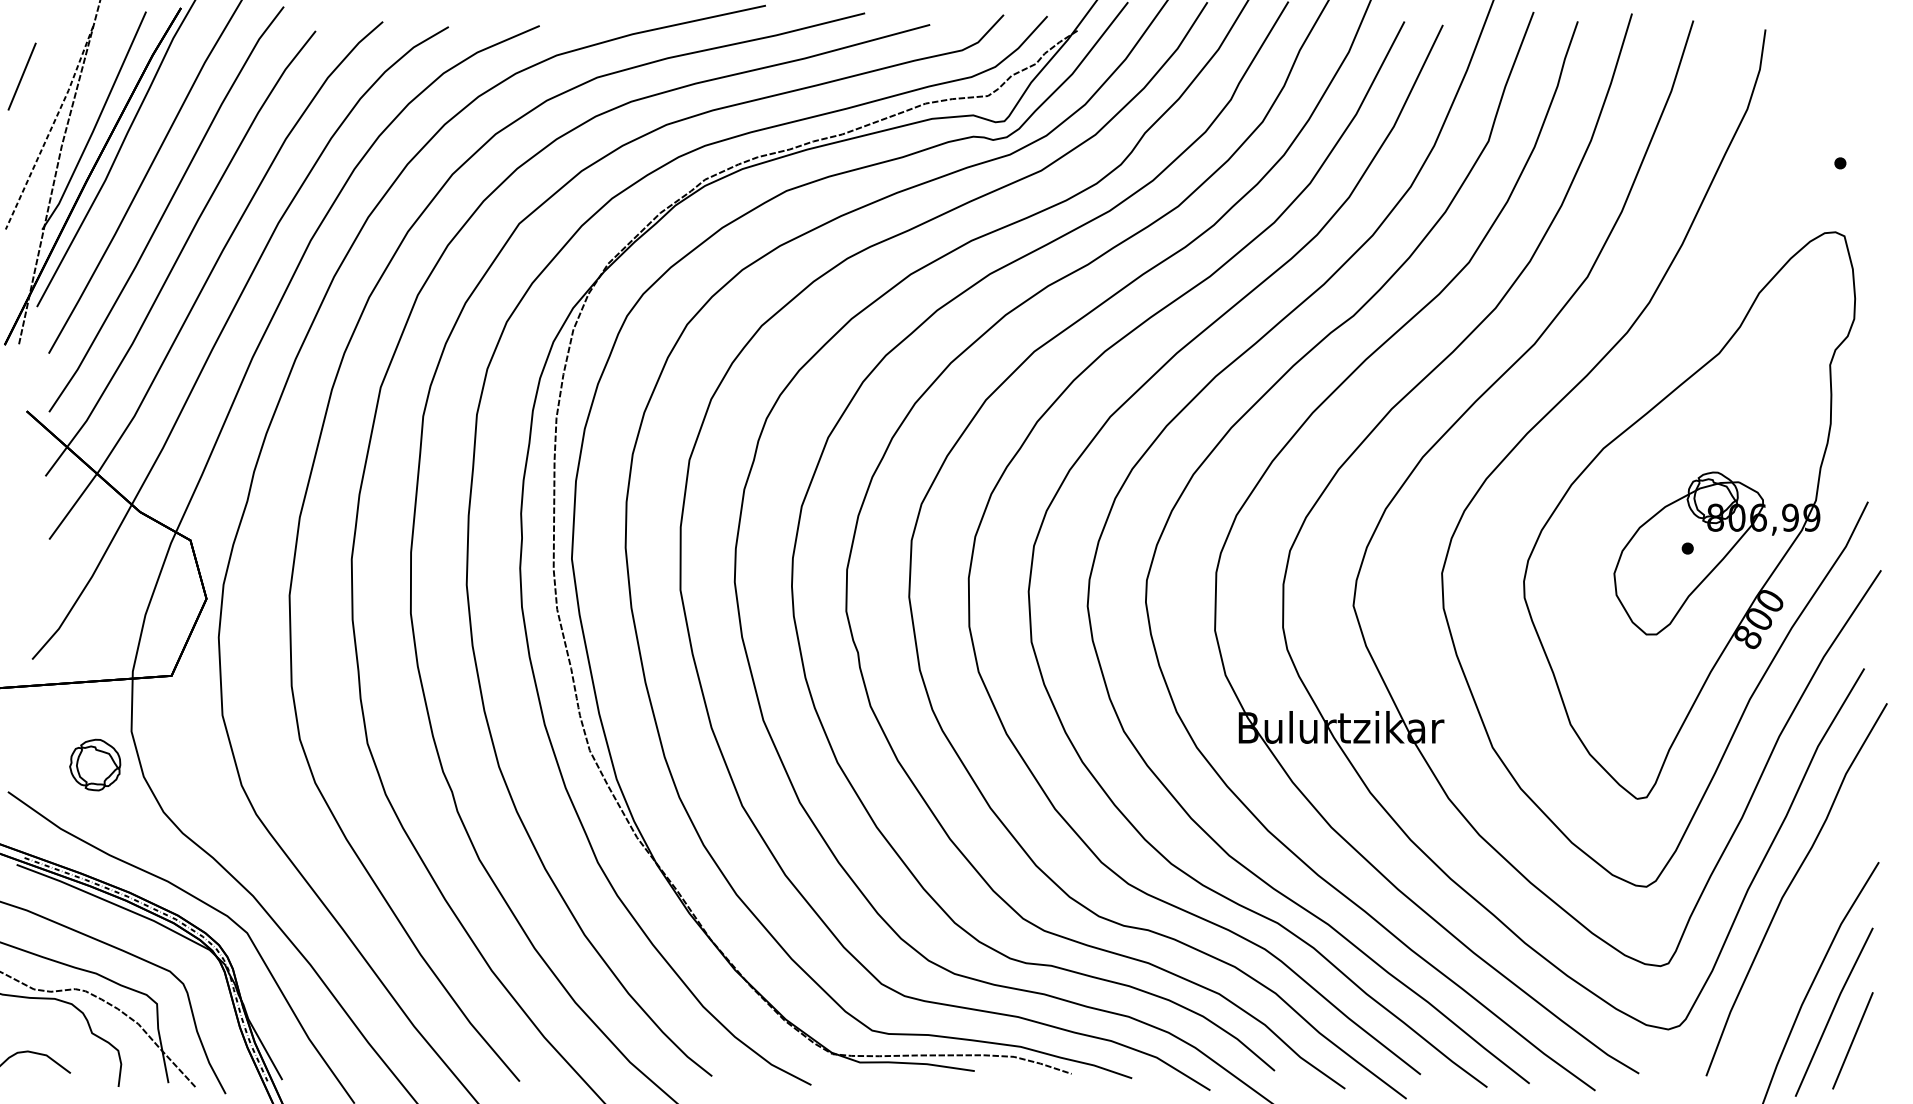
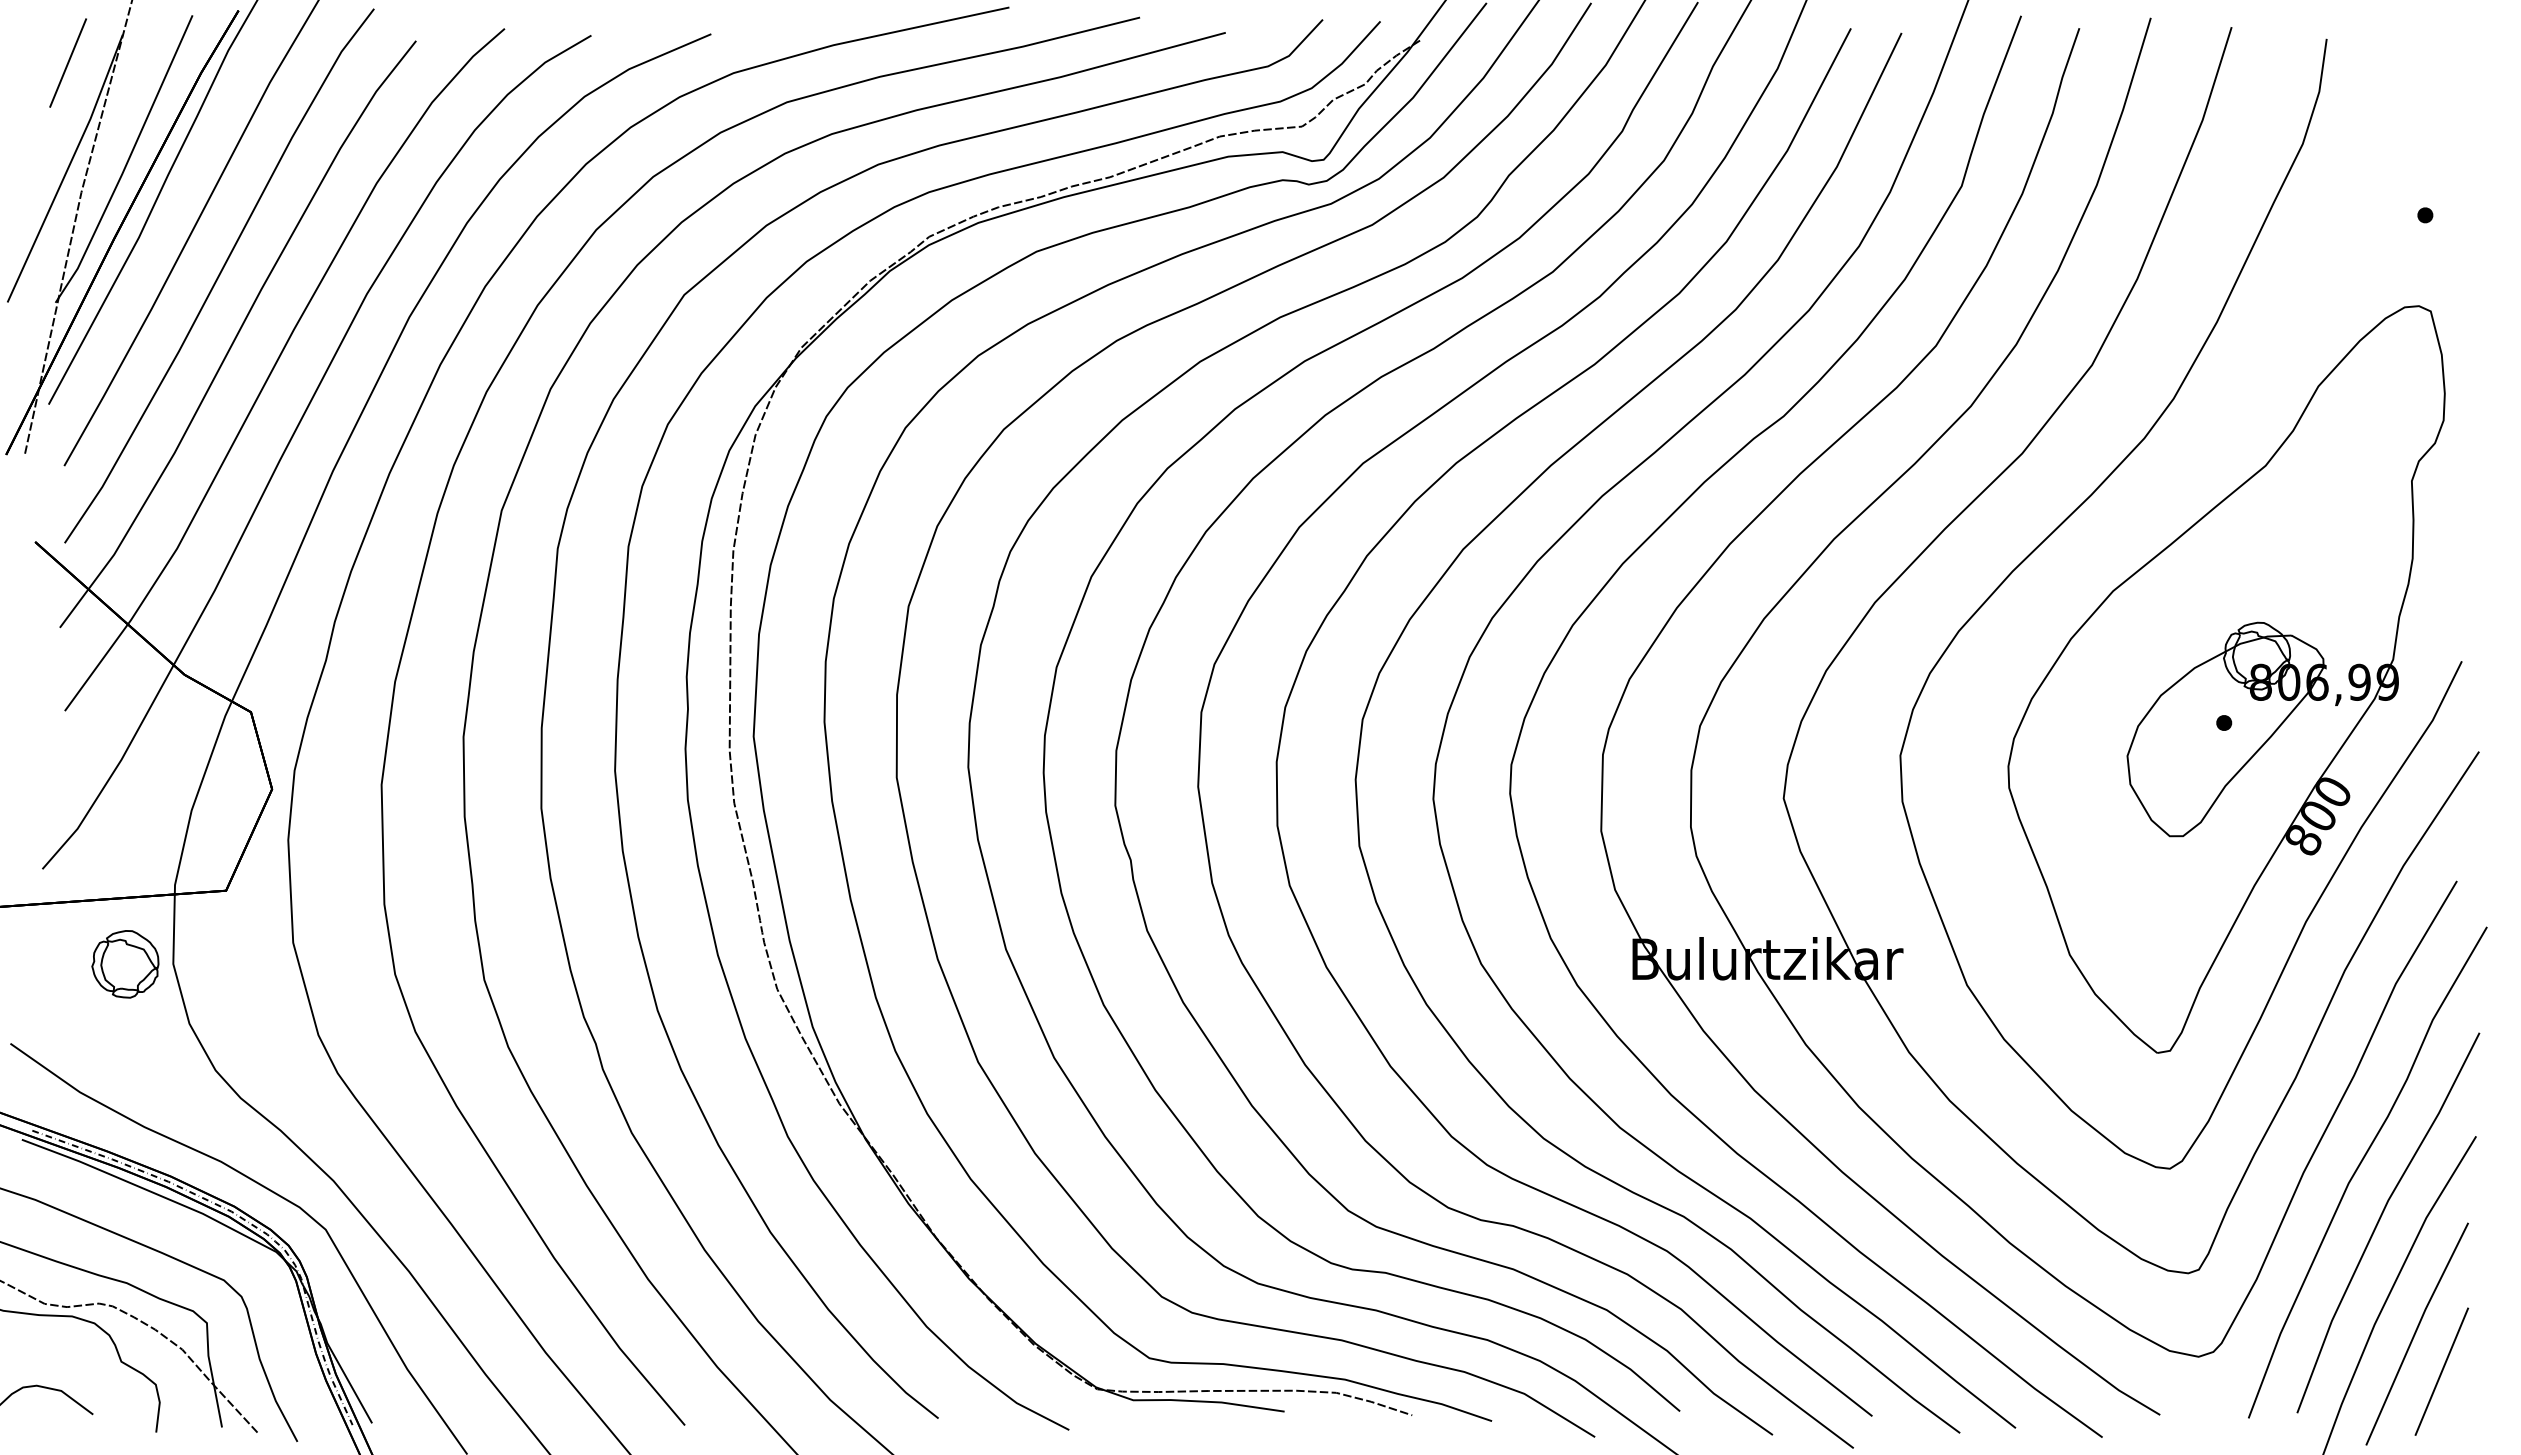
line: (21, 76) -> (67, 62), moved
line: (51, 127) -> (67, 168), dashed -> solid
part: (95, 765) -> (125, 964), moved
line: (1806, 925) -> (2380, 1219), added

